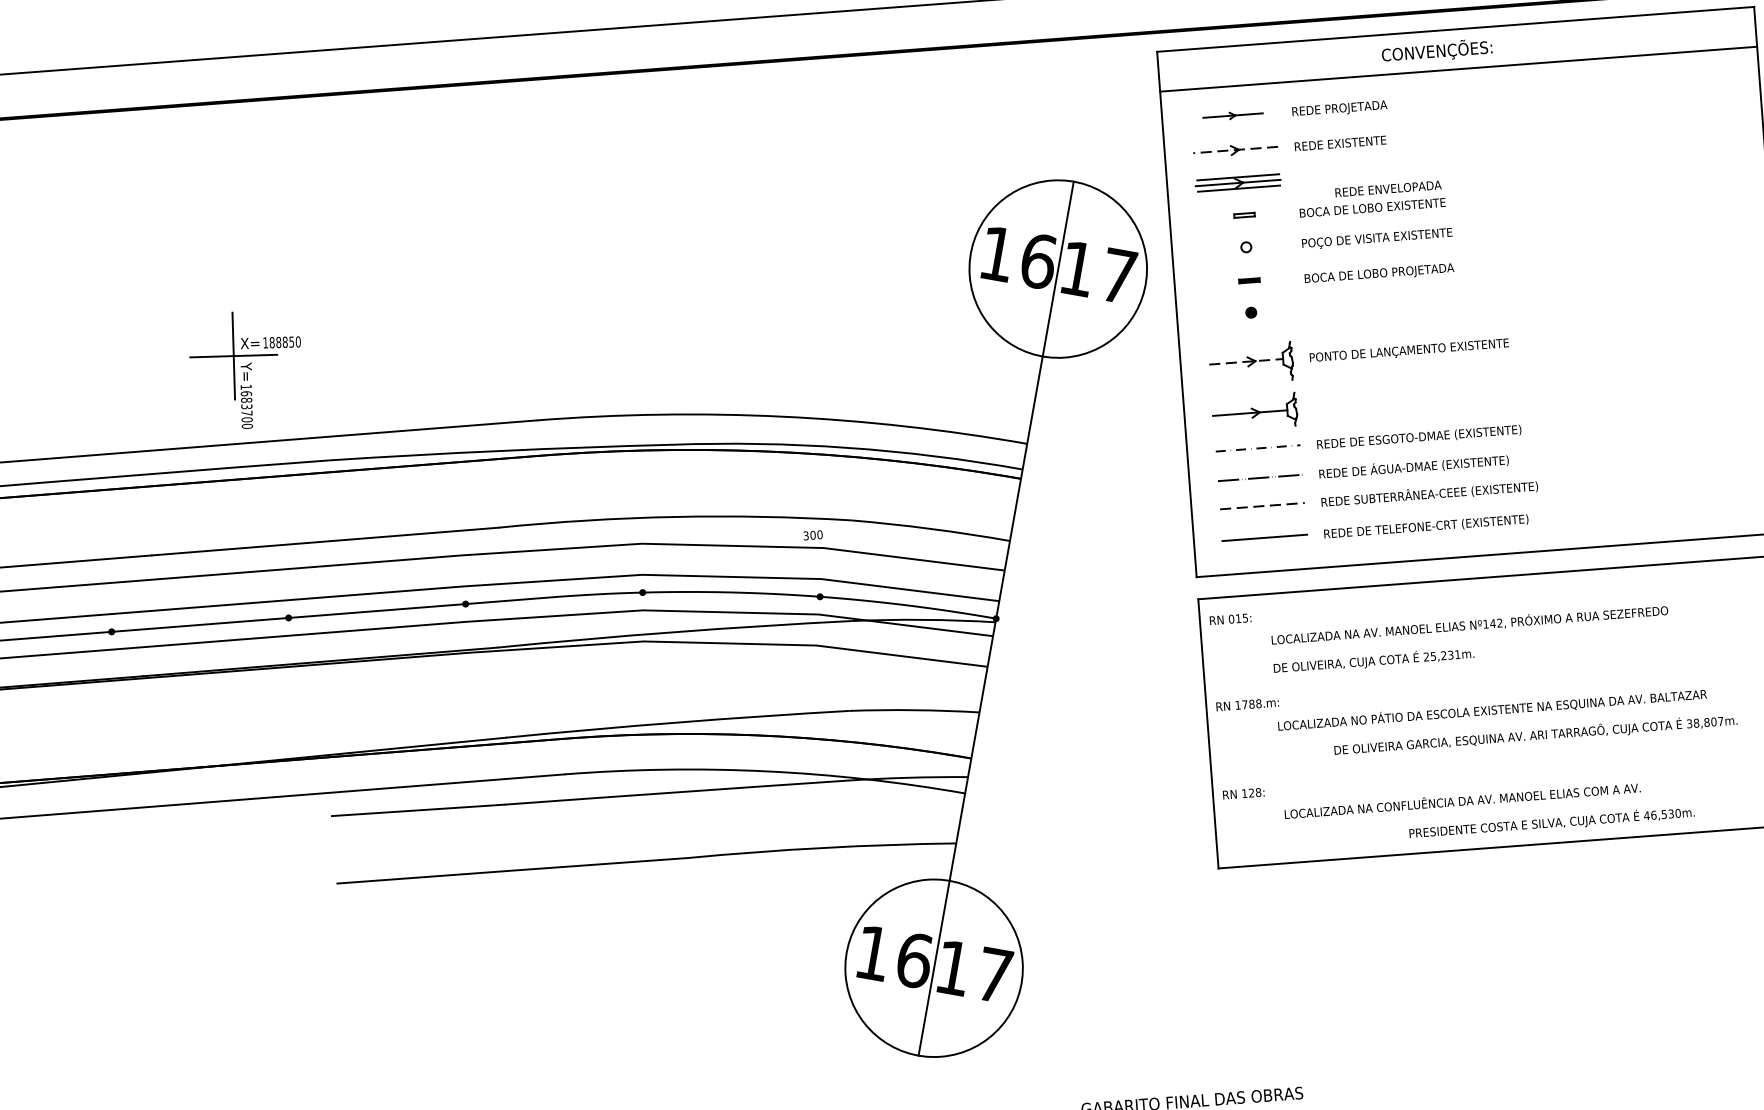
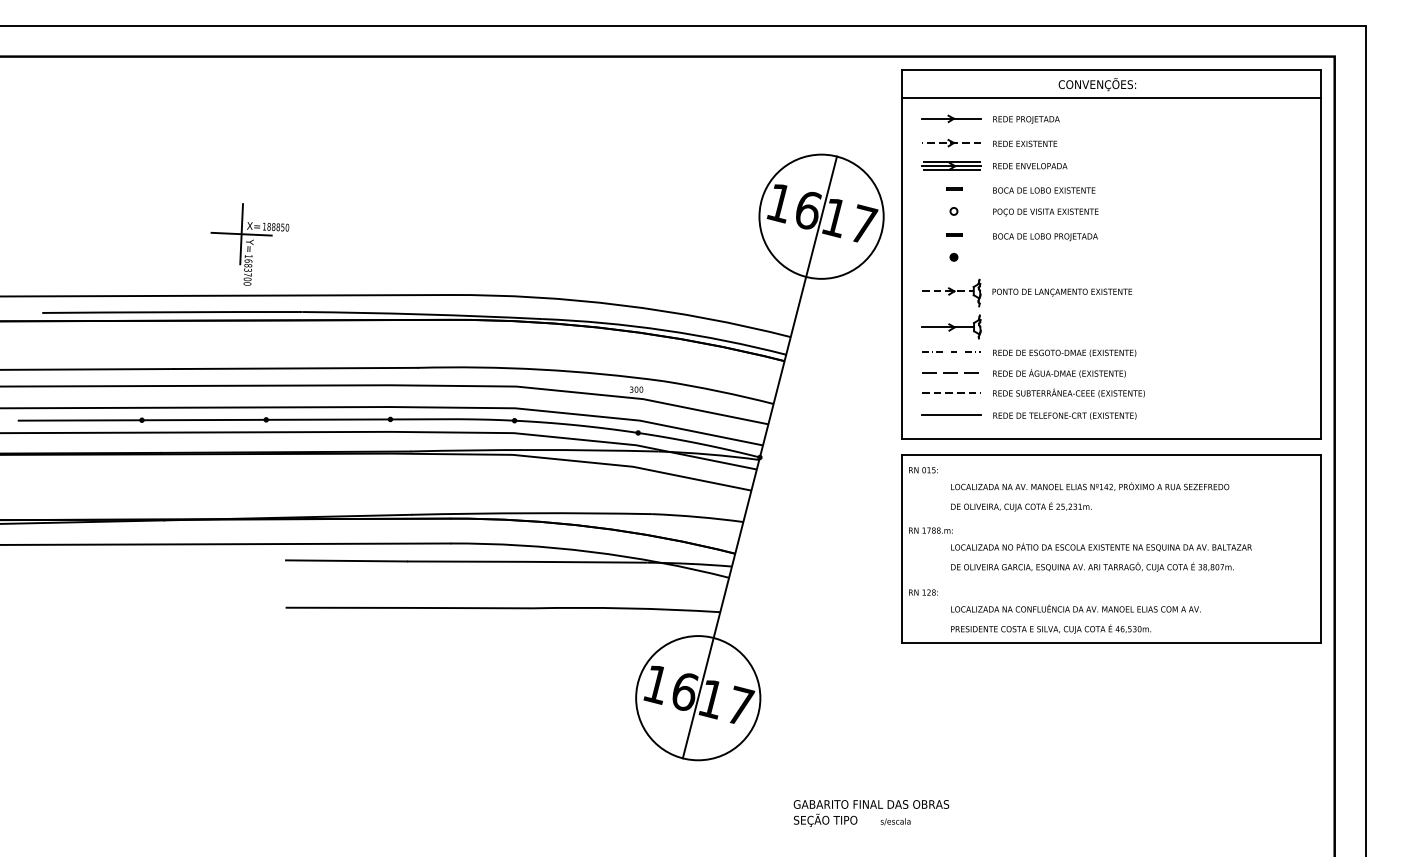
part: (1232, 115) -> (951, 118), size x1.43
text: (1388, 189) -> (1030, 166), moved
text: (1535, 734) -> (1092, 566), moved
text: (1552, 821) -> (1051, 628), moved

